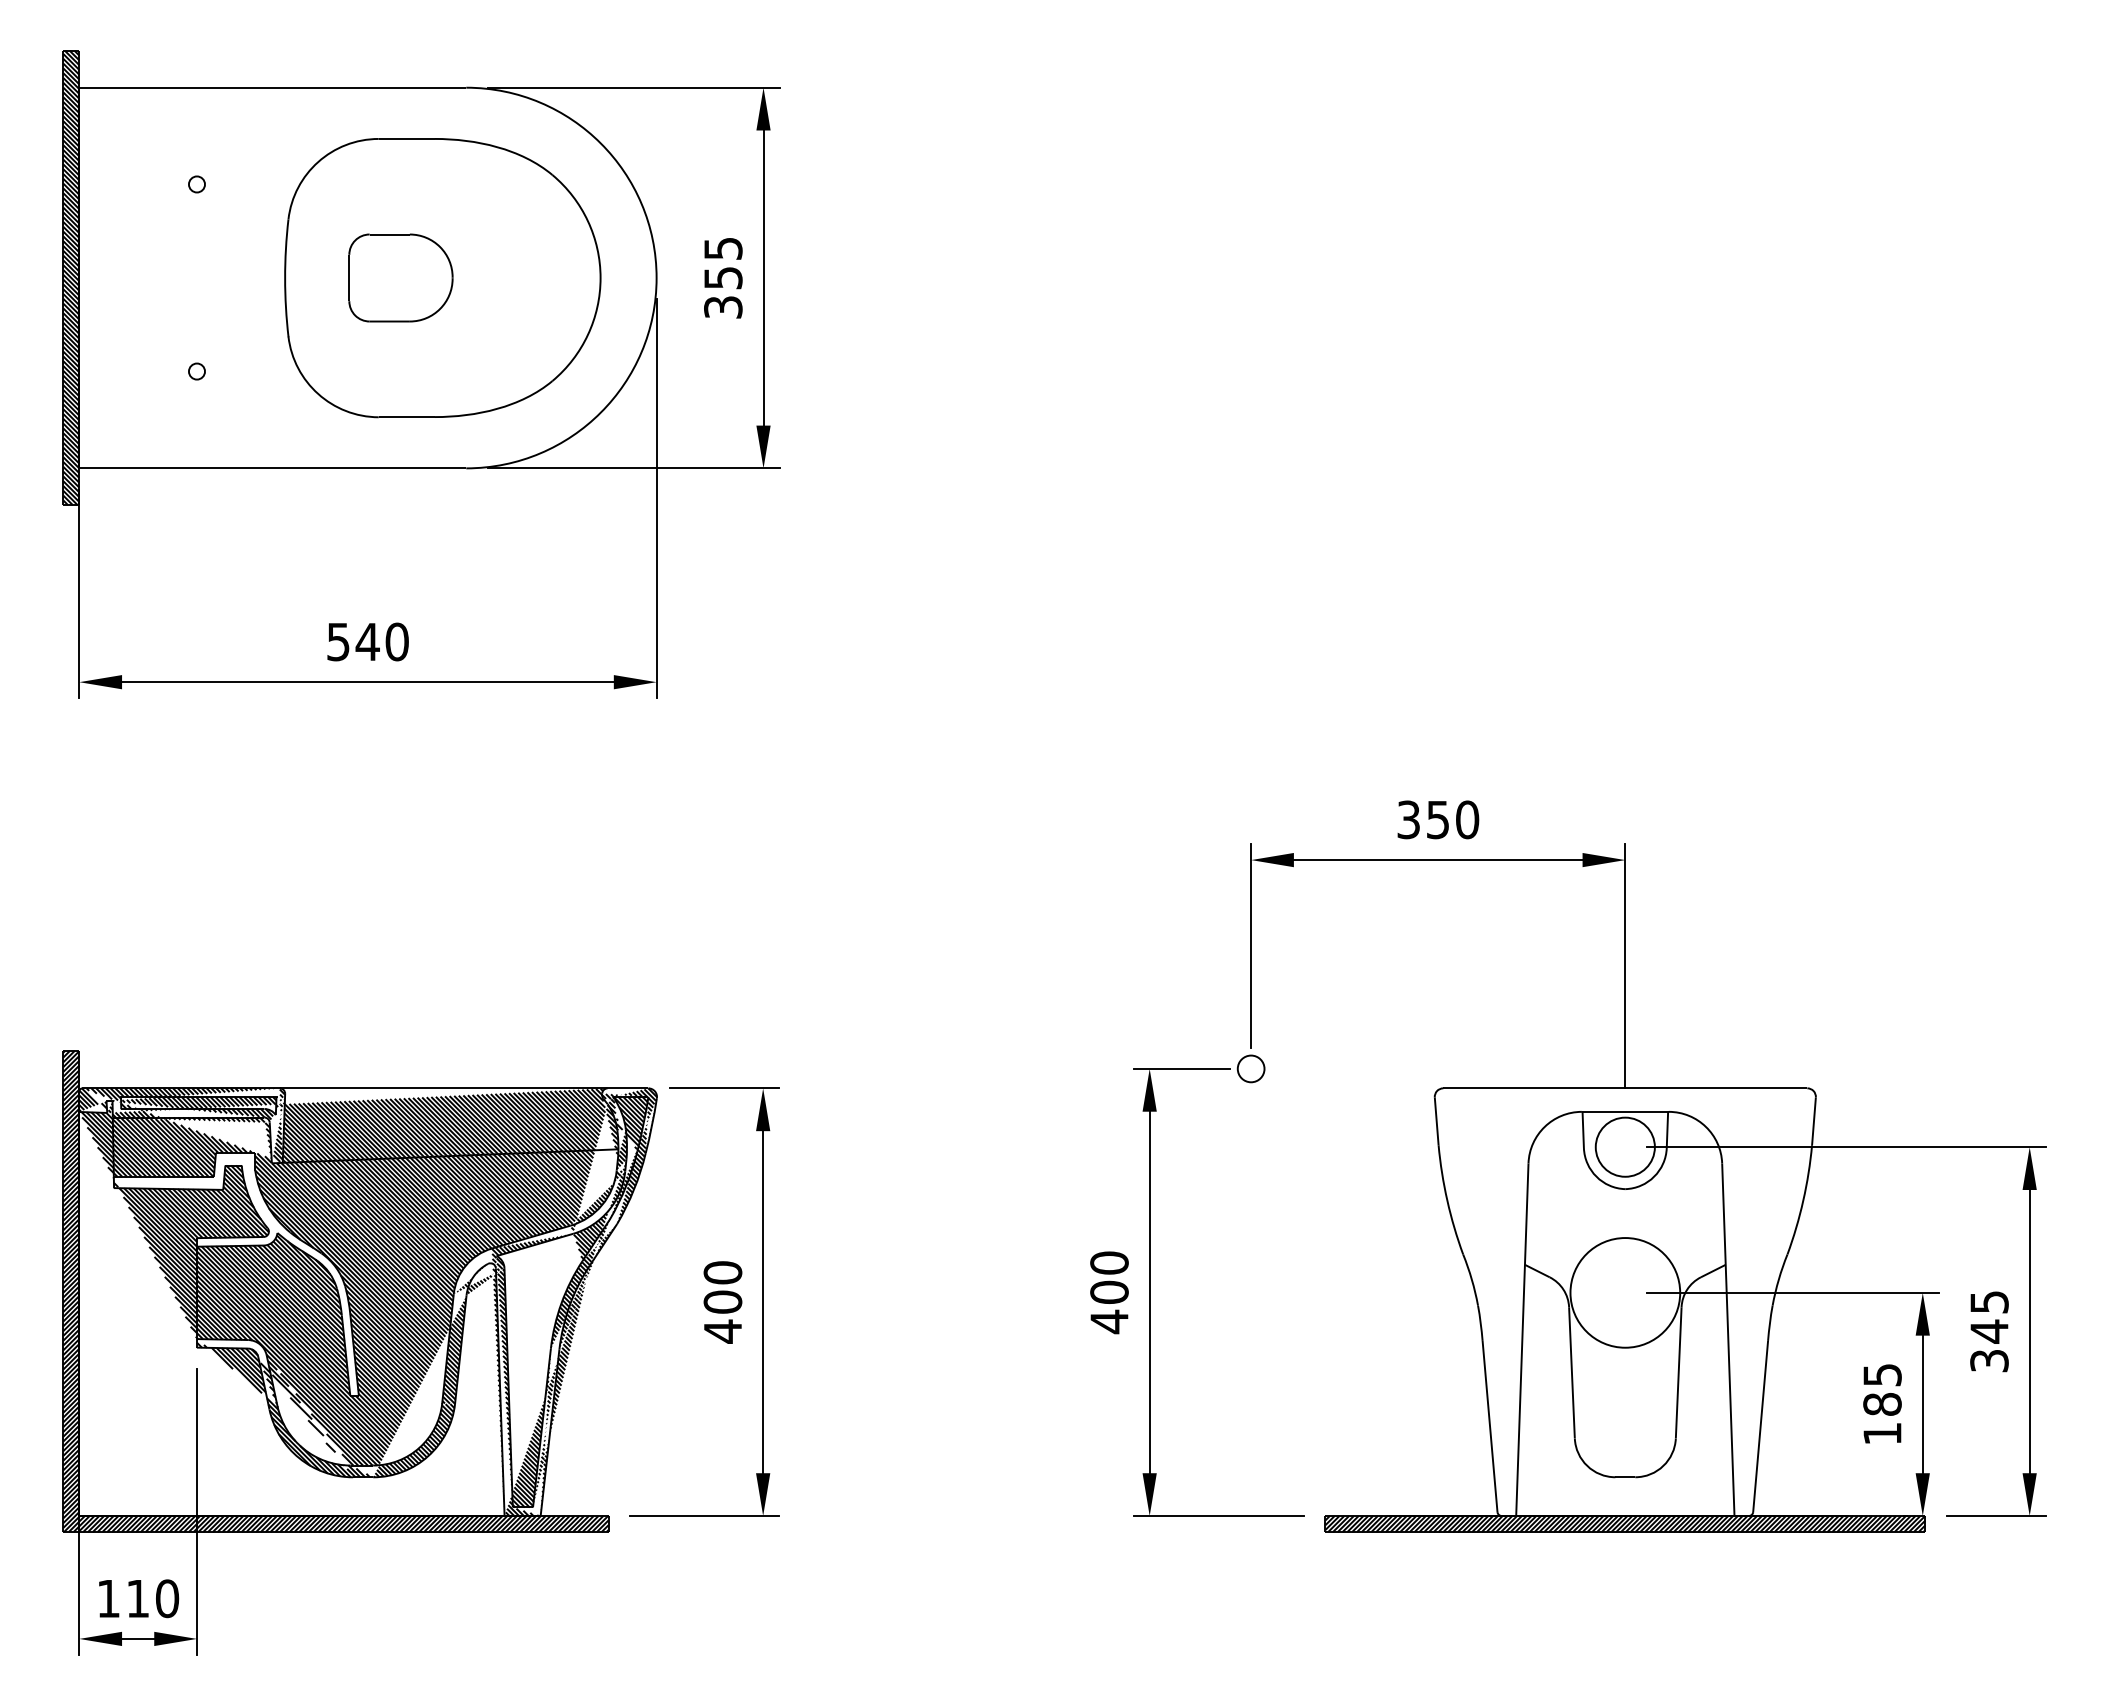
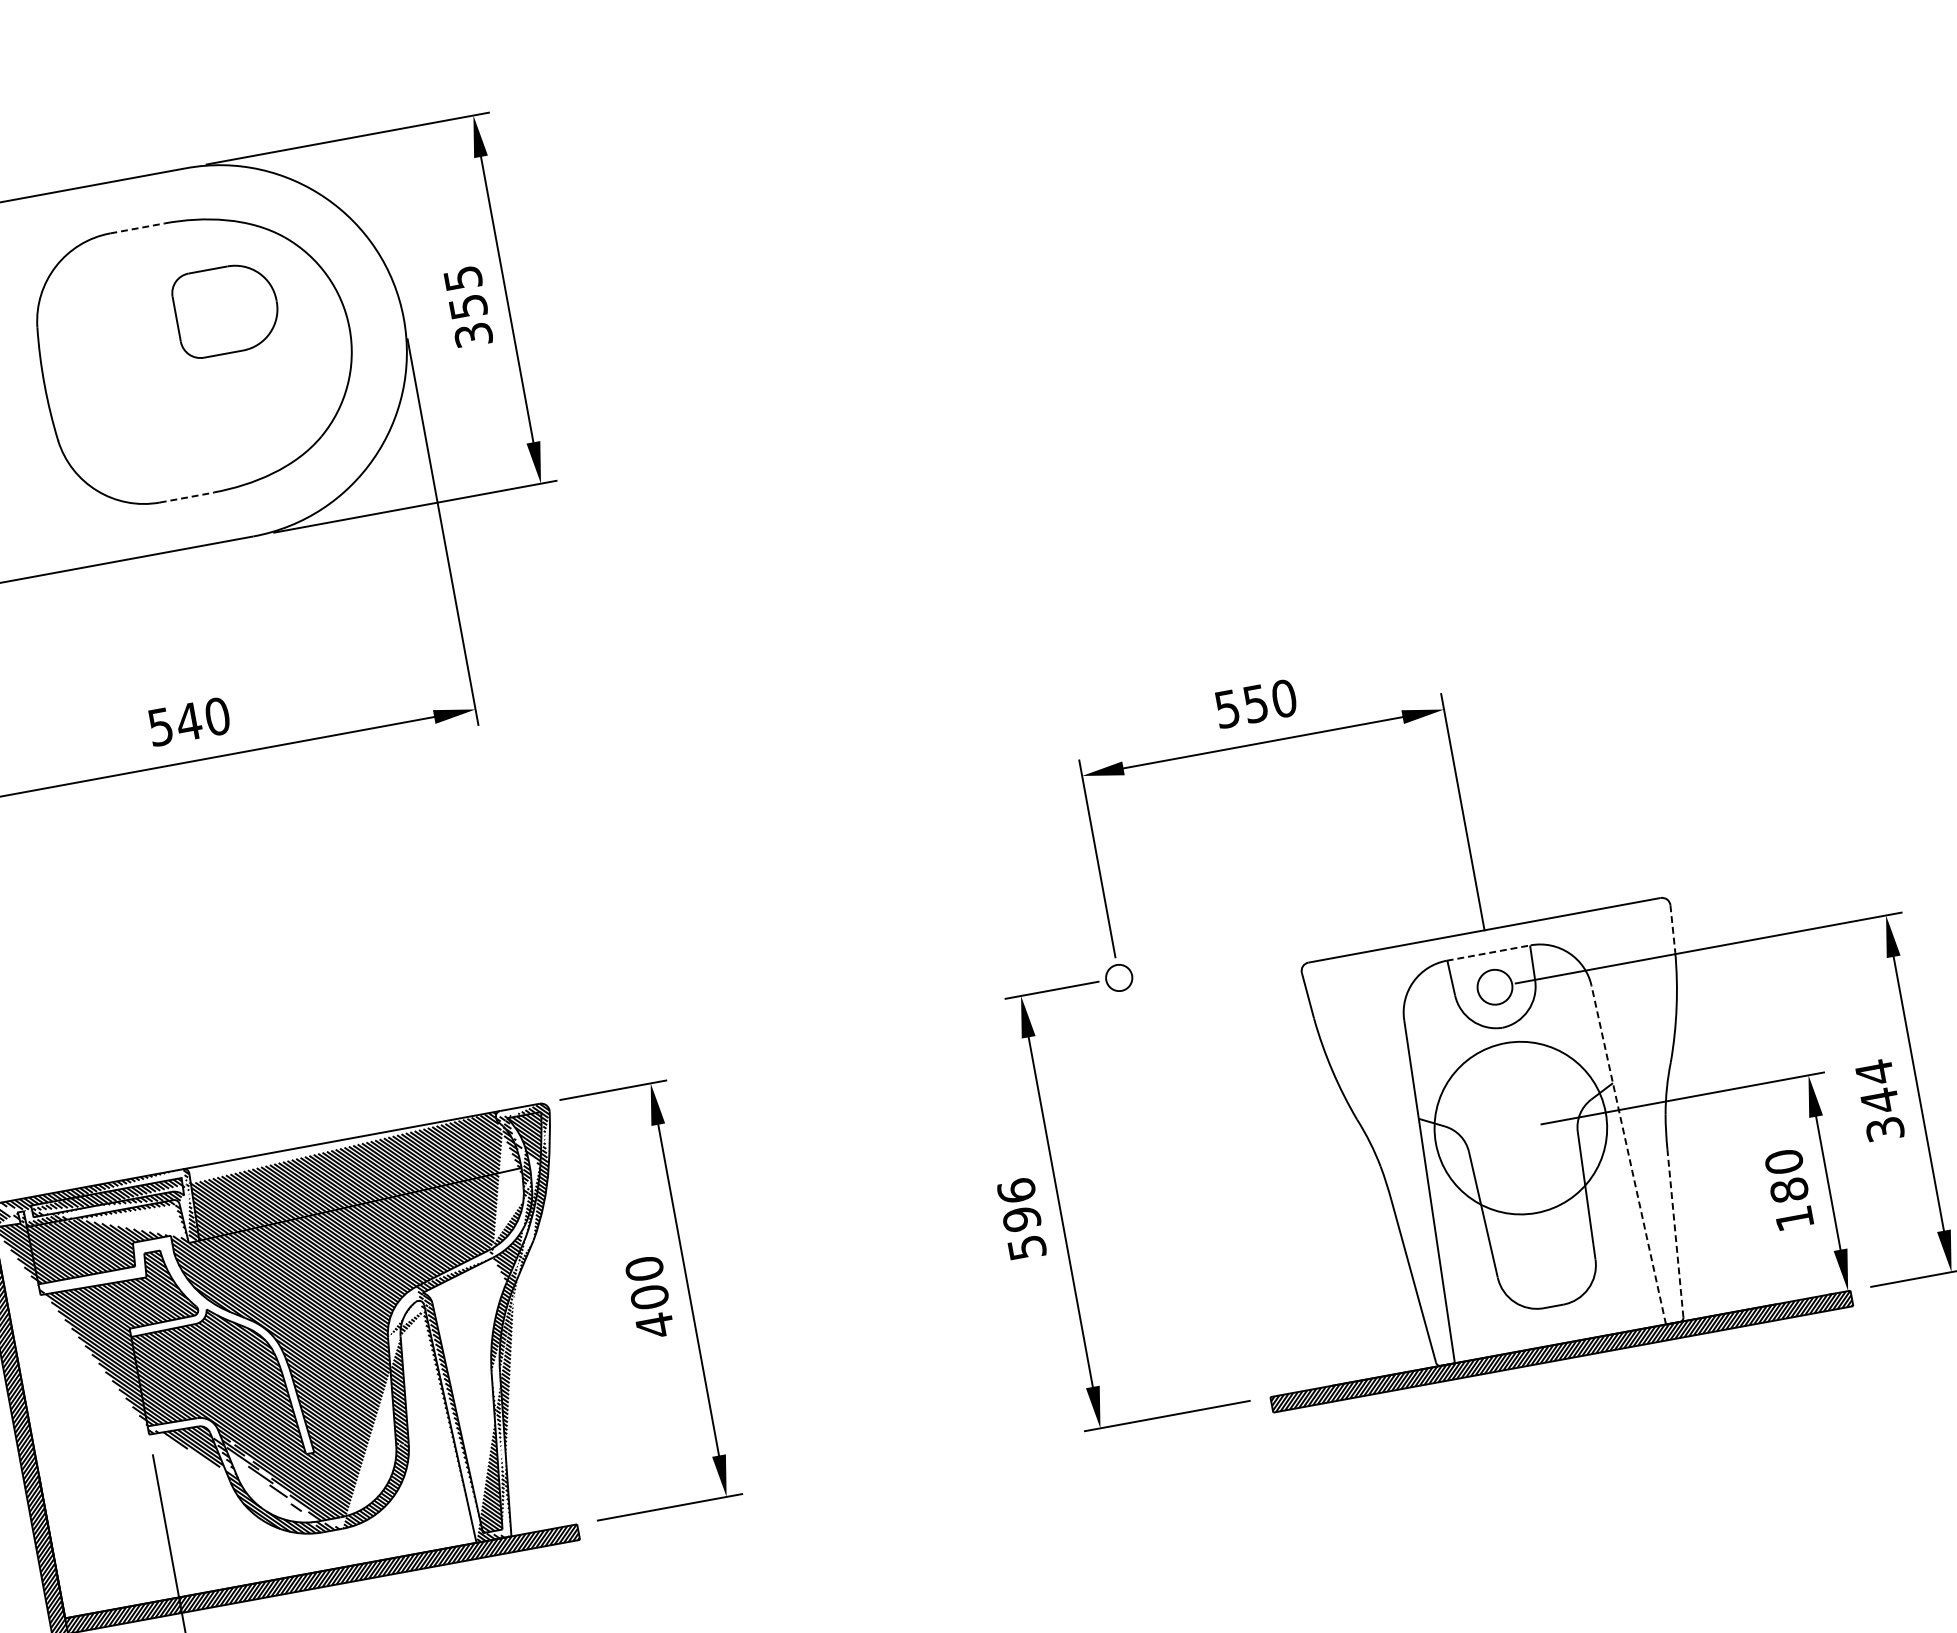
line: (407, 138) -> (138, 227), solid -> dashed
part: (400, 277) -> (226, 309), moved
line: (407, 417) -> (187, 497), solid -> dashed
text: (1408, 819) -> (1227, 708), 350 -> 550
line: (1625, 1111) -> (1488, 952), solid -> dashed
line: (1813, 1121) -> (1672, 928), solid -> dashed
circle: (1624, 1146) -> (1494, 986), size x0.6
text: (1109, 1292) -> (1021, 1219), 400 -> 596
circle: (1625, 1292) -> (1520, 1127), size x1.6
text: (1989, 1302) -> (1874, 1072), 345 -> 344
line: (1728, 1339) -> (1628, 1154), solid -> dashed
text: (1882, 1374) -> (1784, 1161), 185 -> 180
line: (1760, 1426) -> (1675, 1233), solid -> dashed

